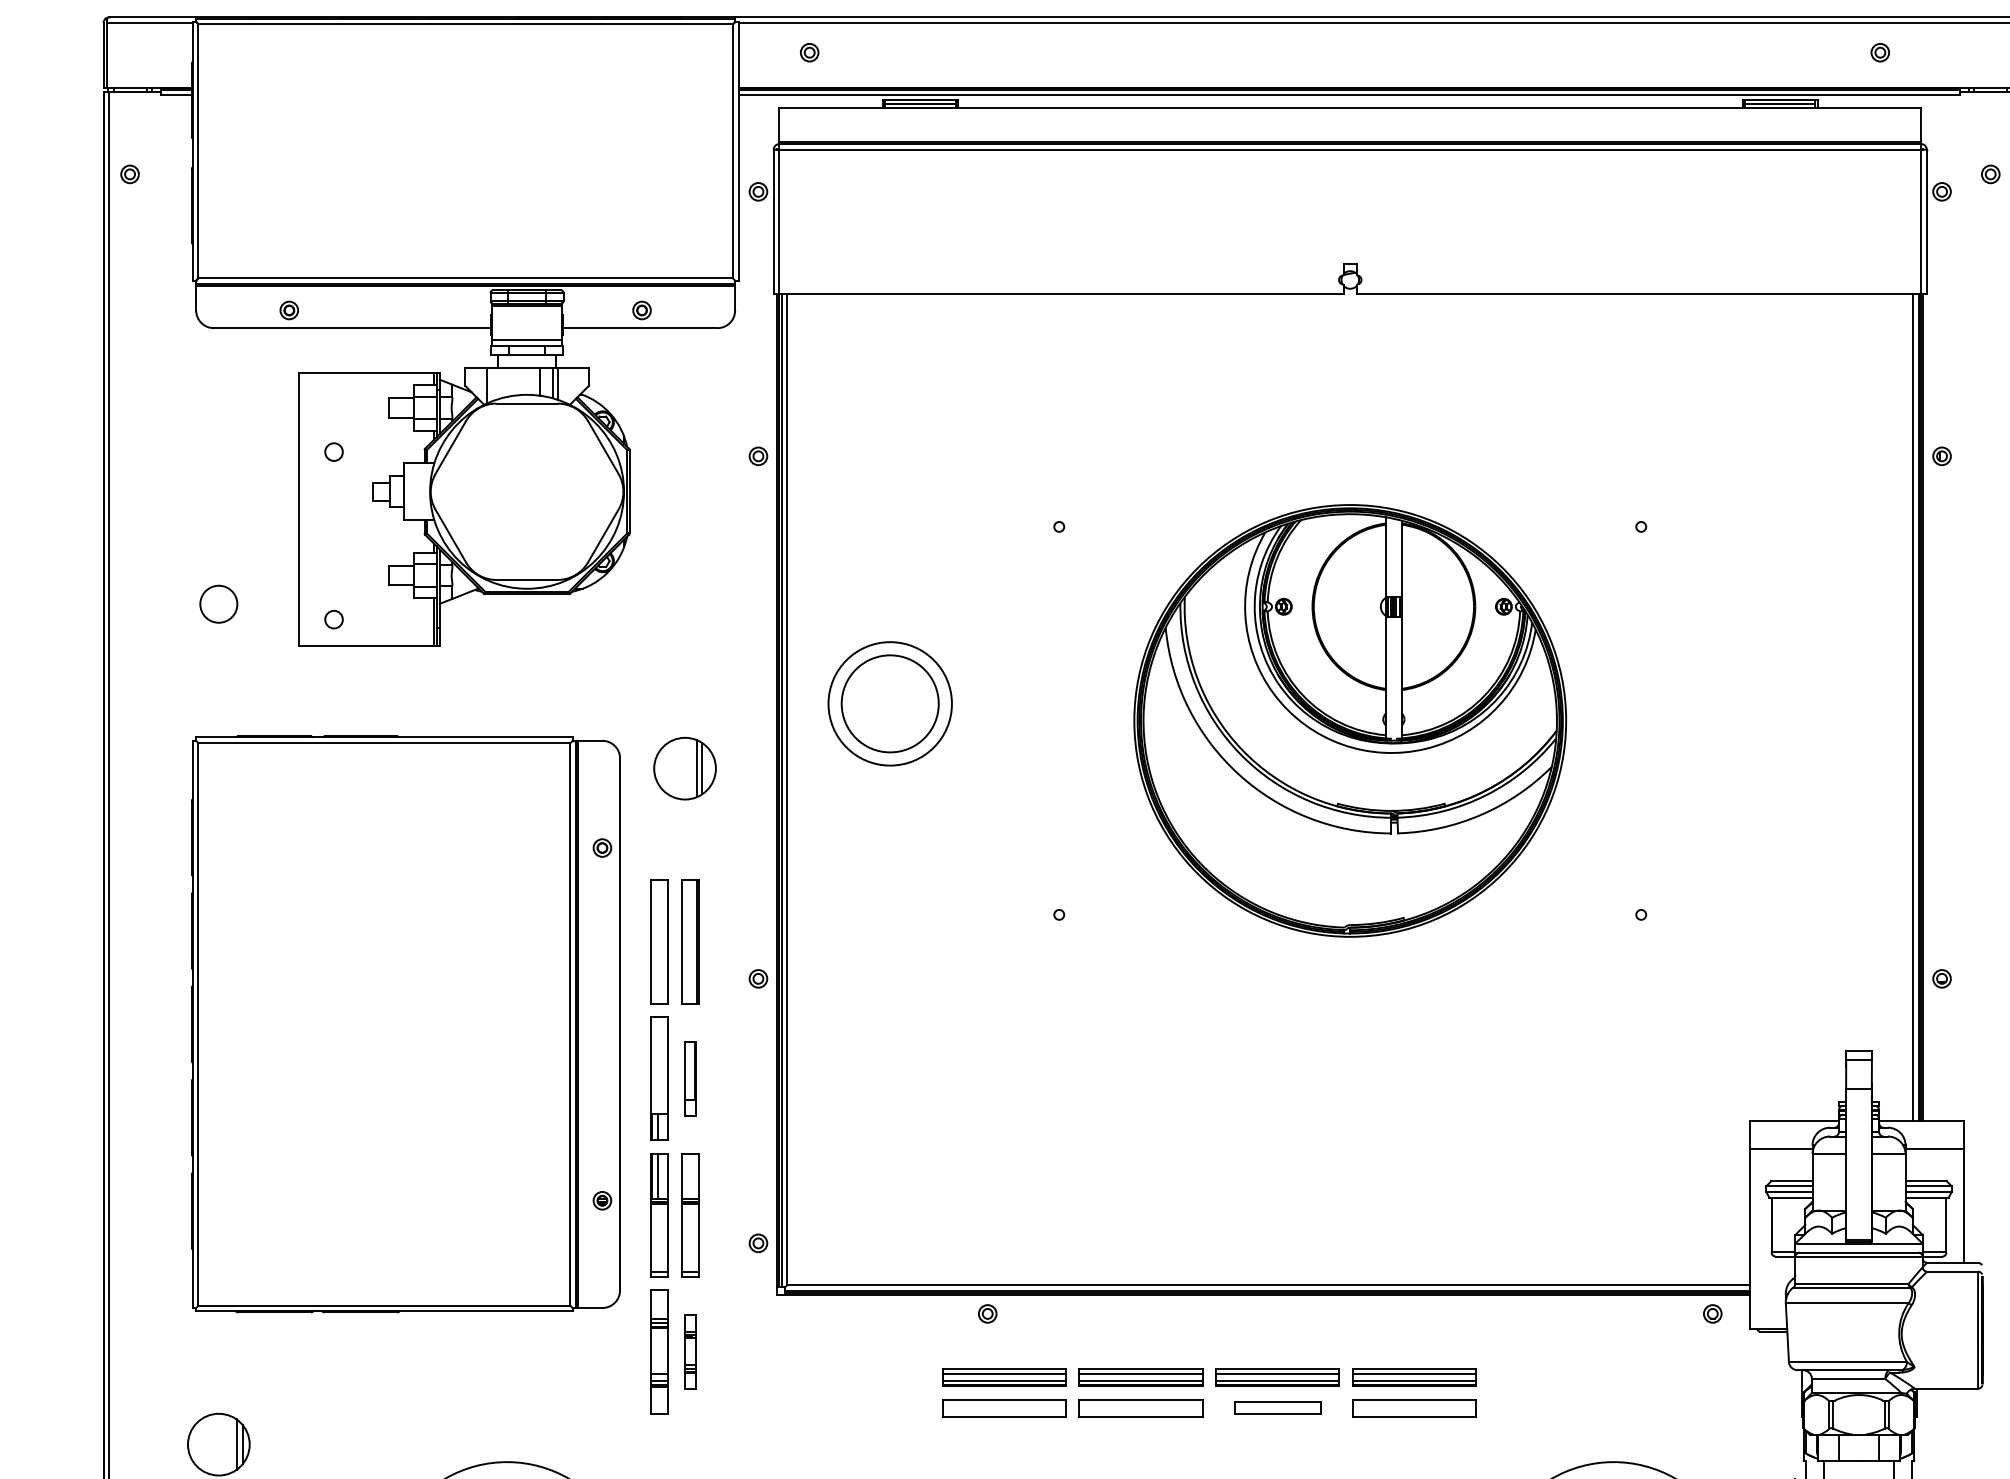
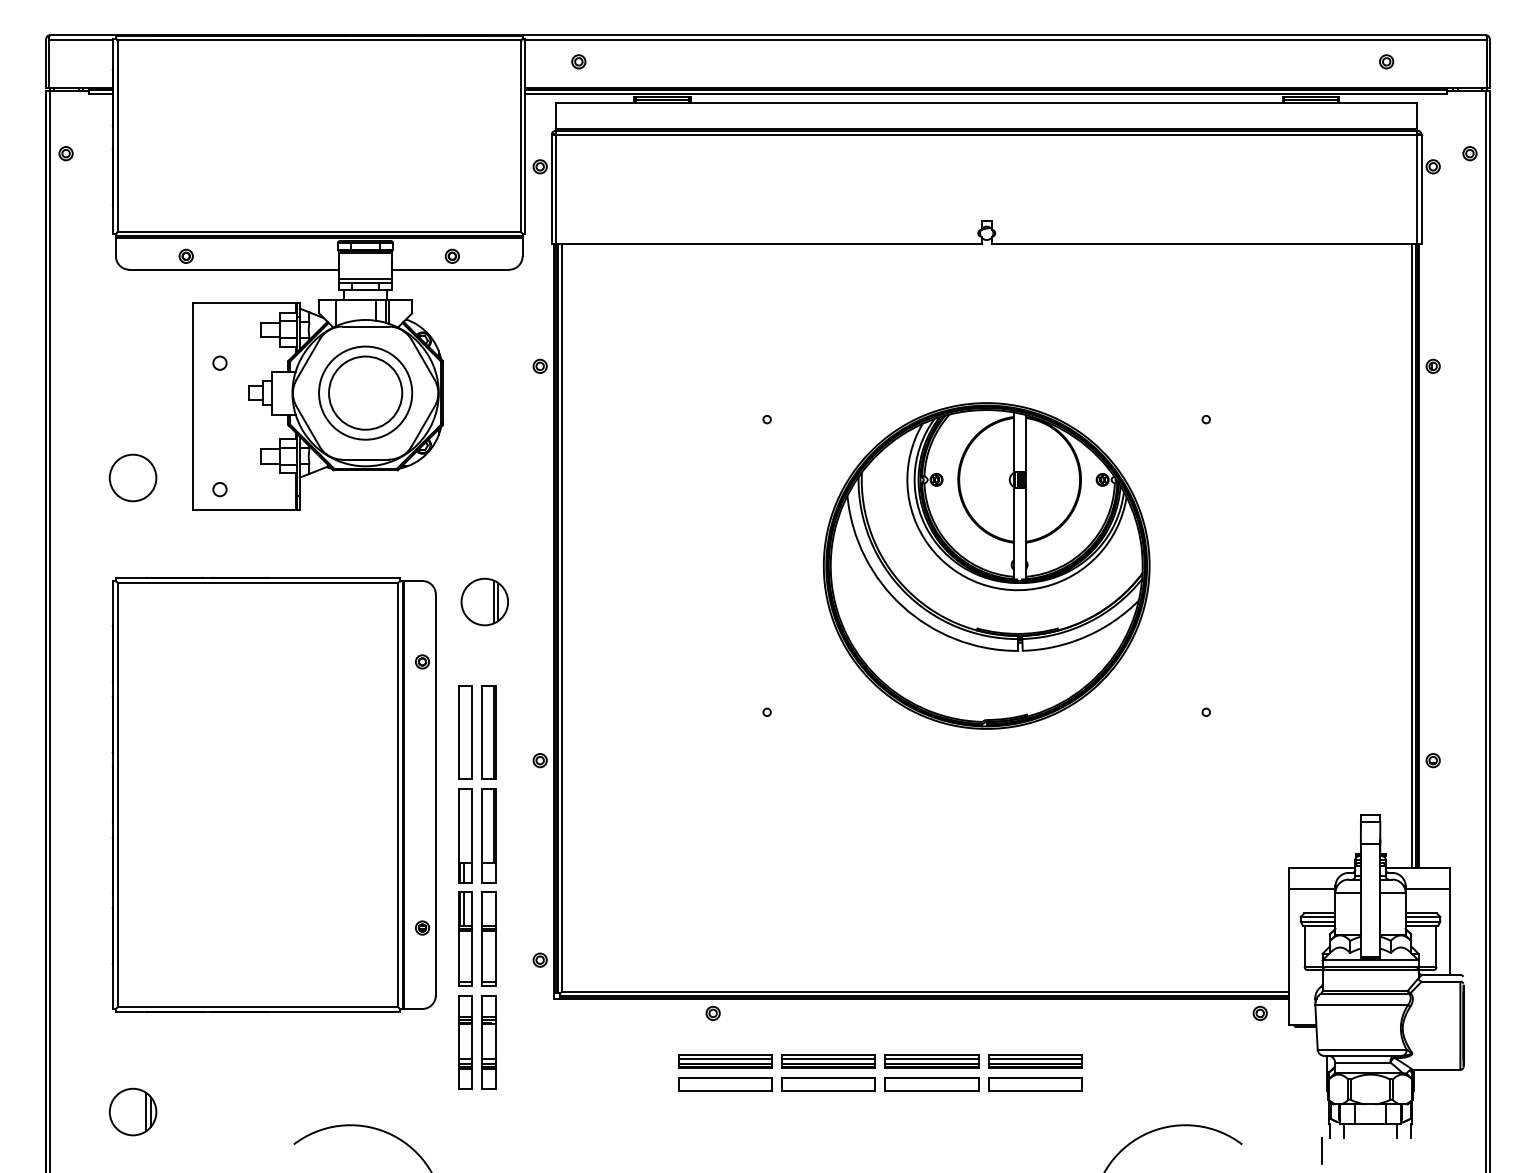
circle: (218, 603) -> (132, 477), size x1.67
part: (890, 703) -> (365, 392), moved
part: (689, 1078) -> (488, 835), size x1.67
part: (689, 1352) -> (488, 1042), size x1.67
part: (1277, 1408) -> (931, 1084), size x1.43

